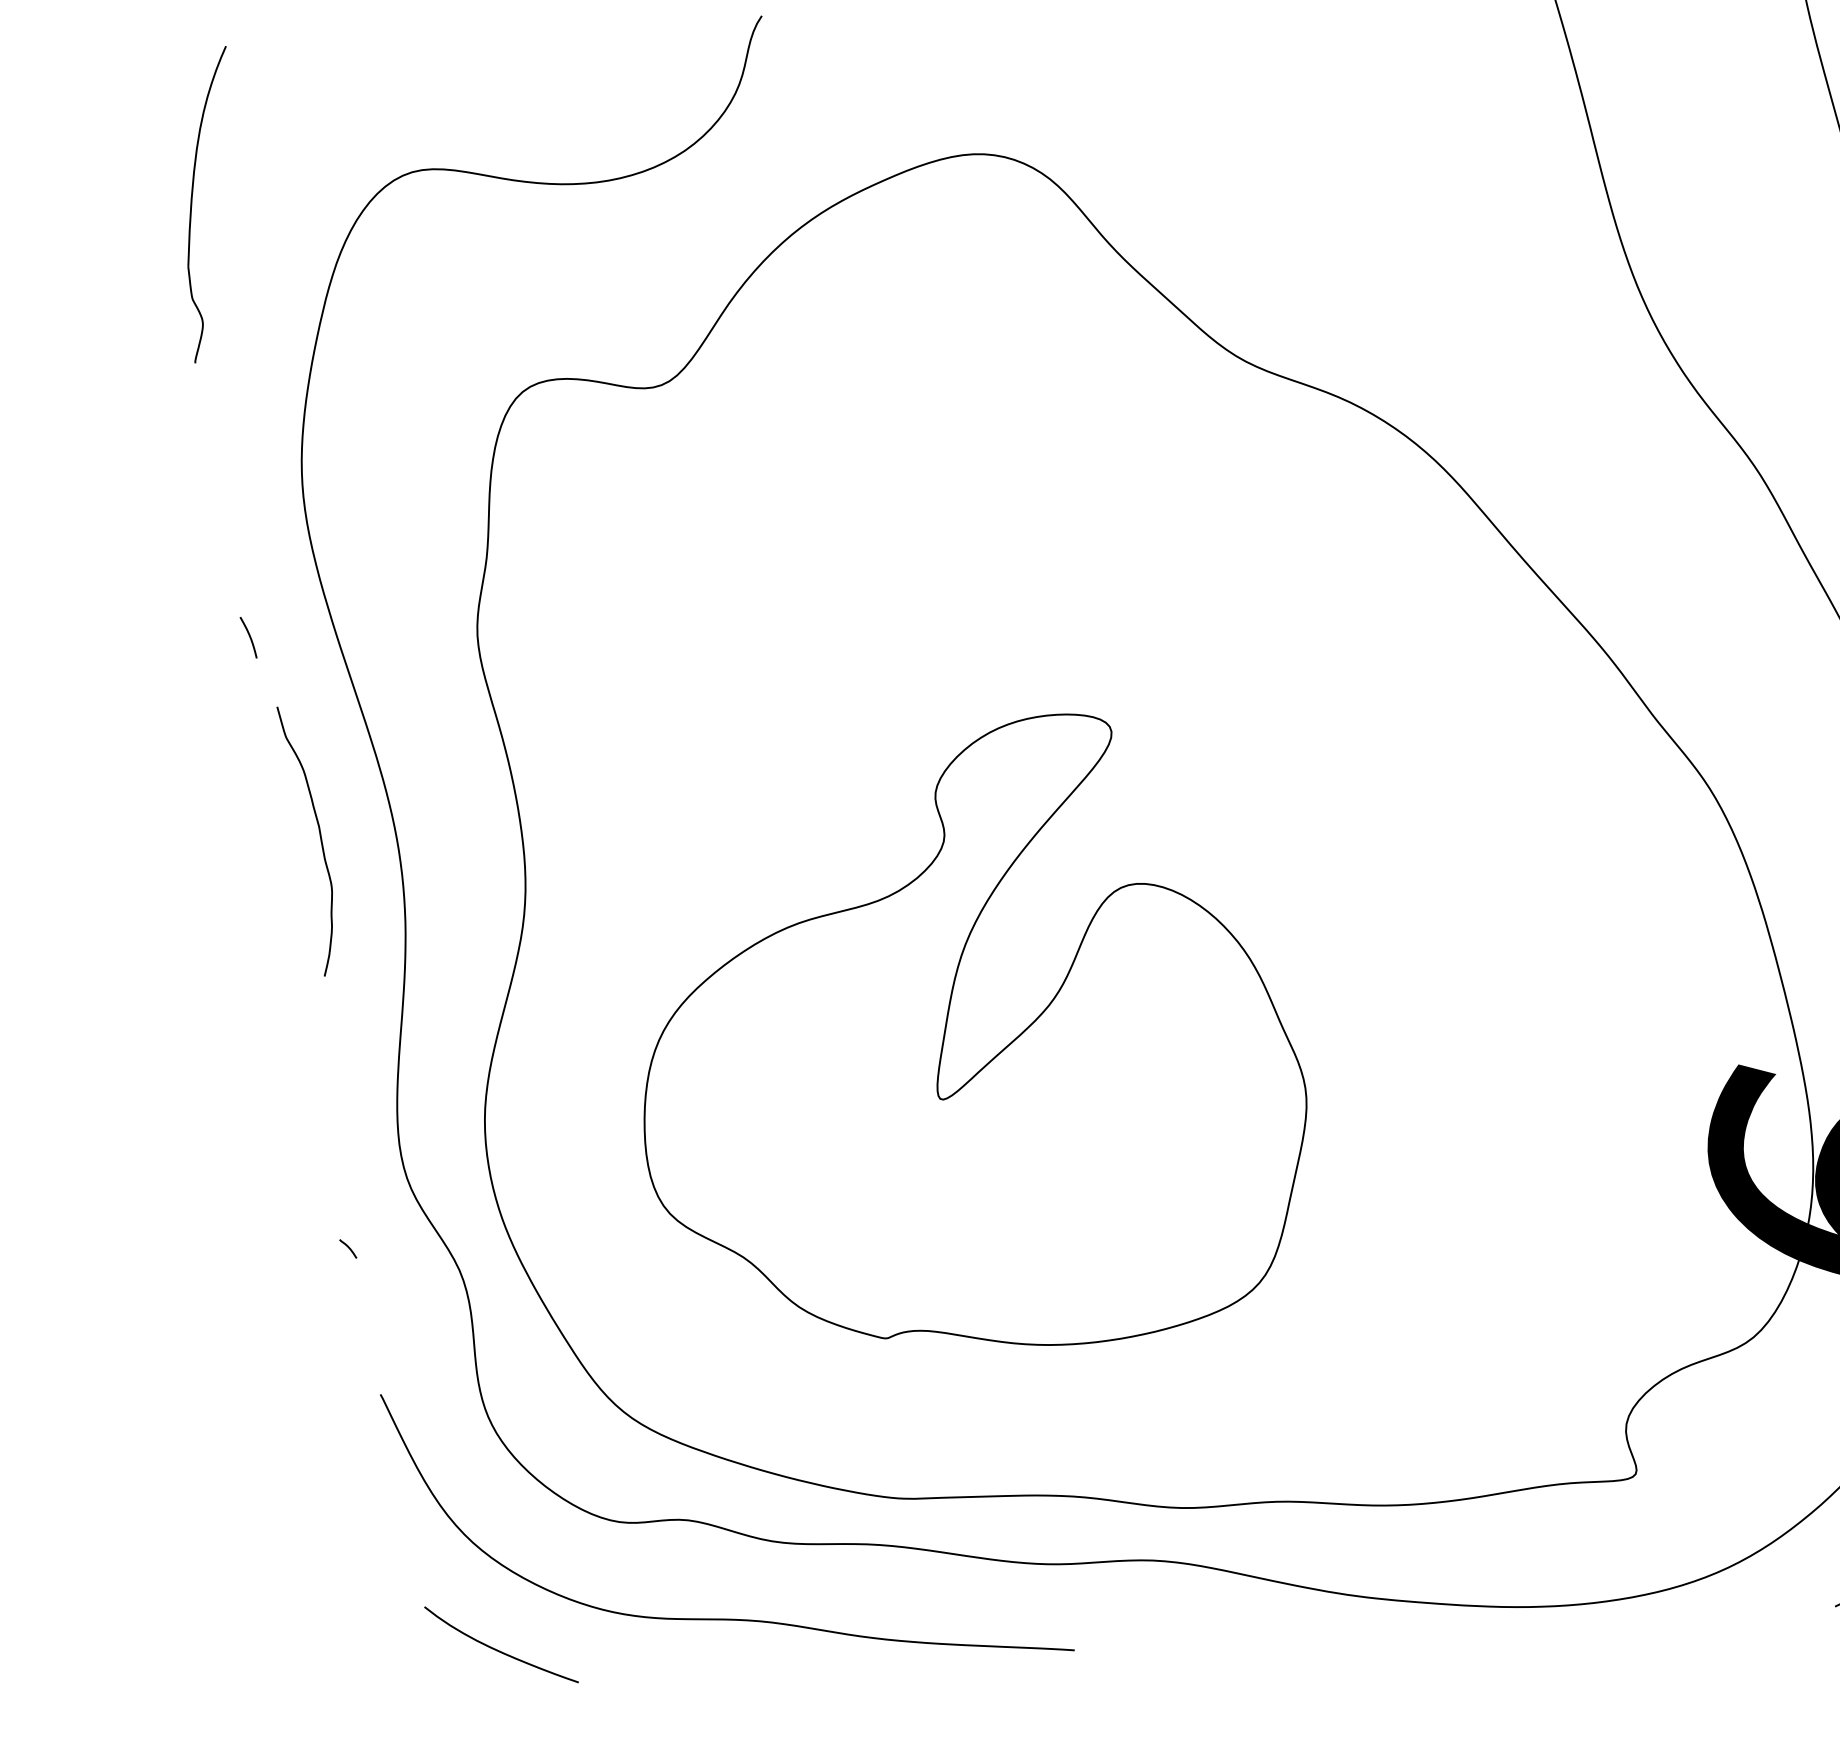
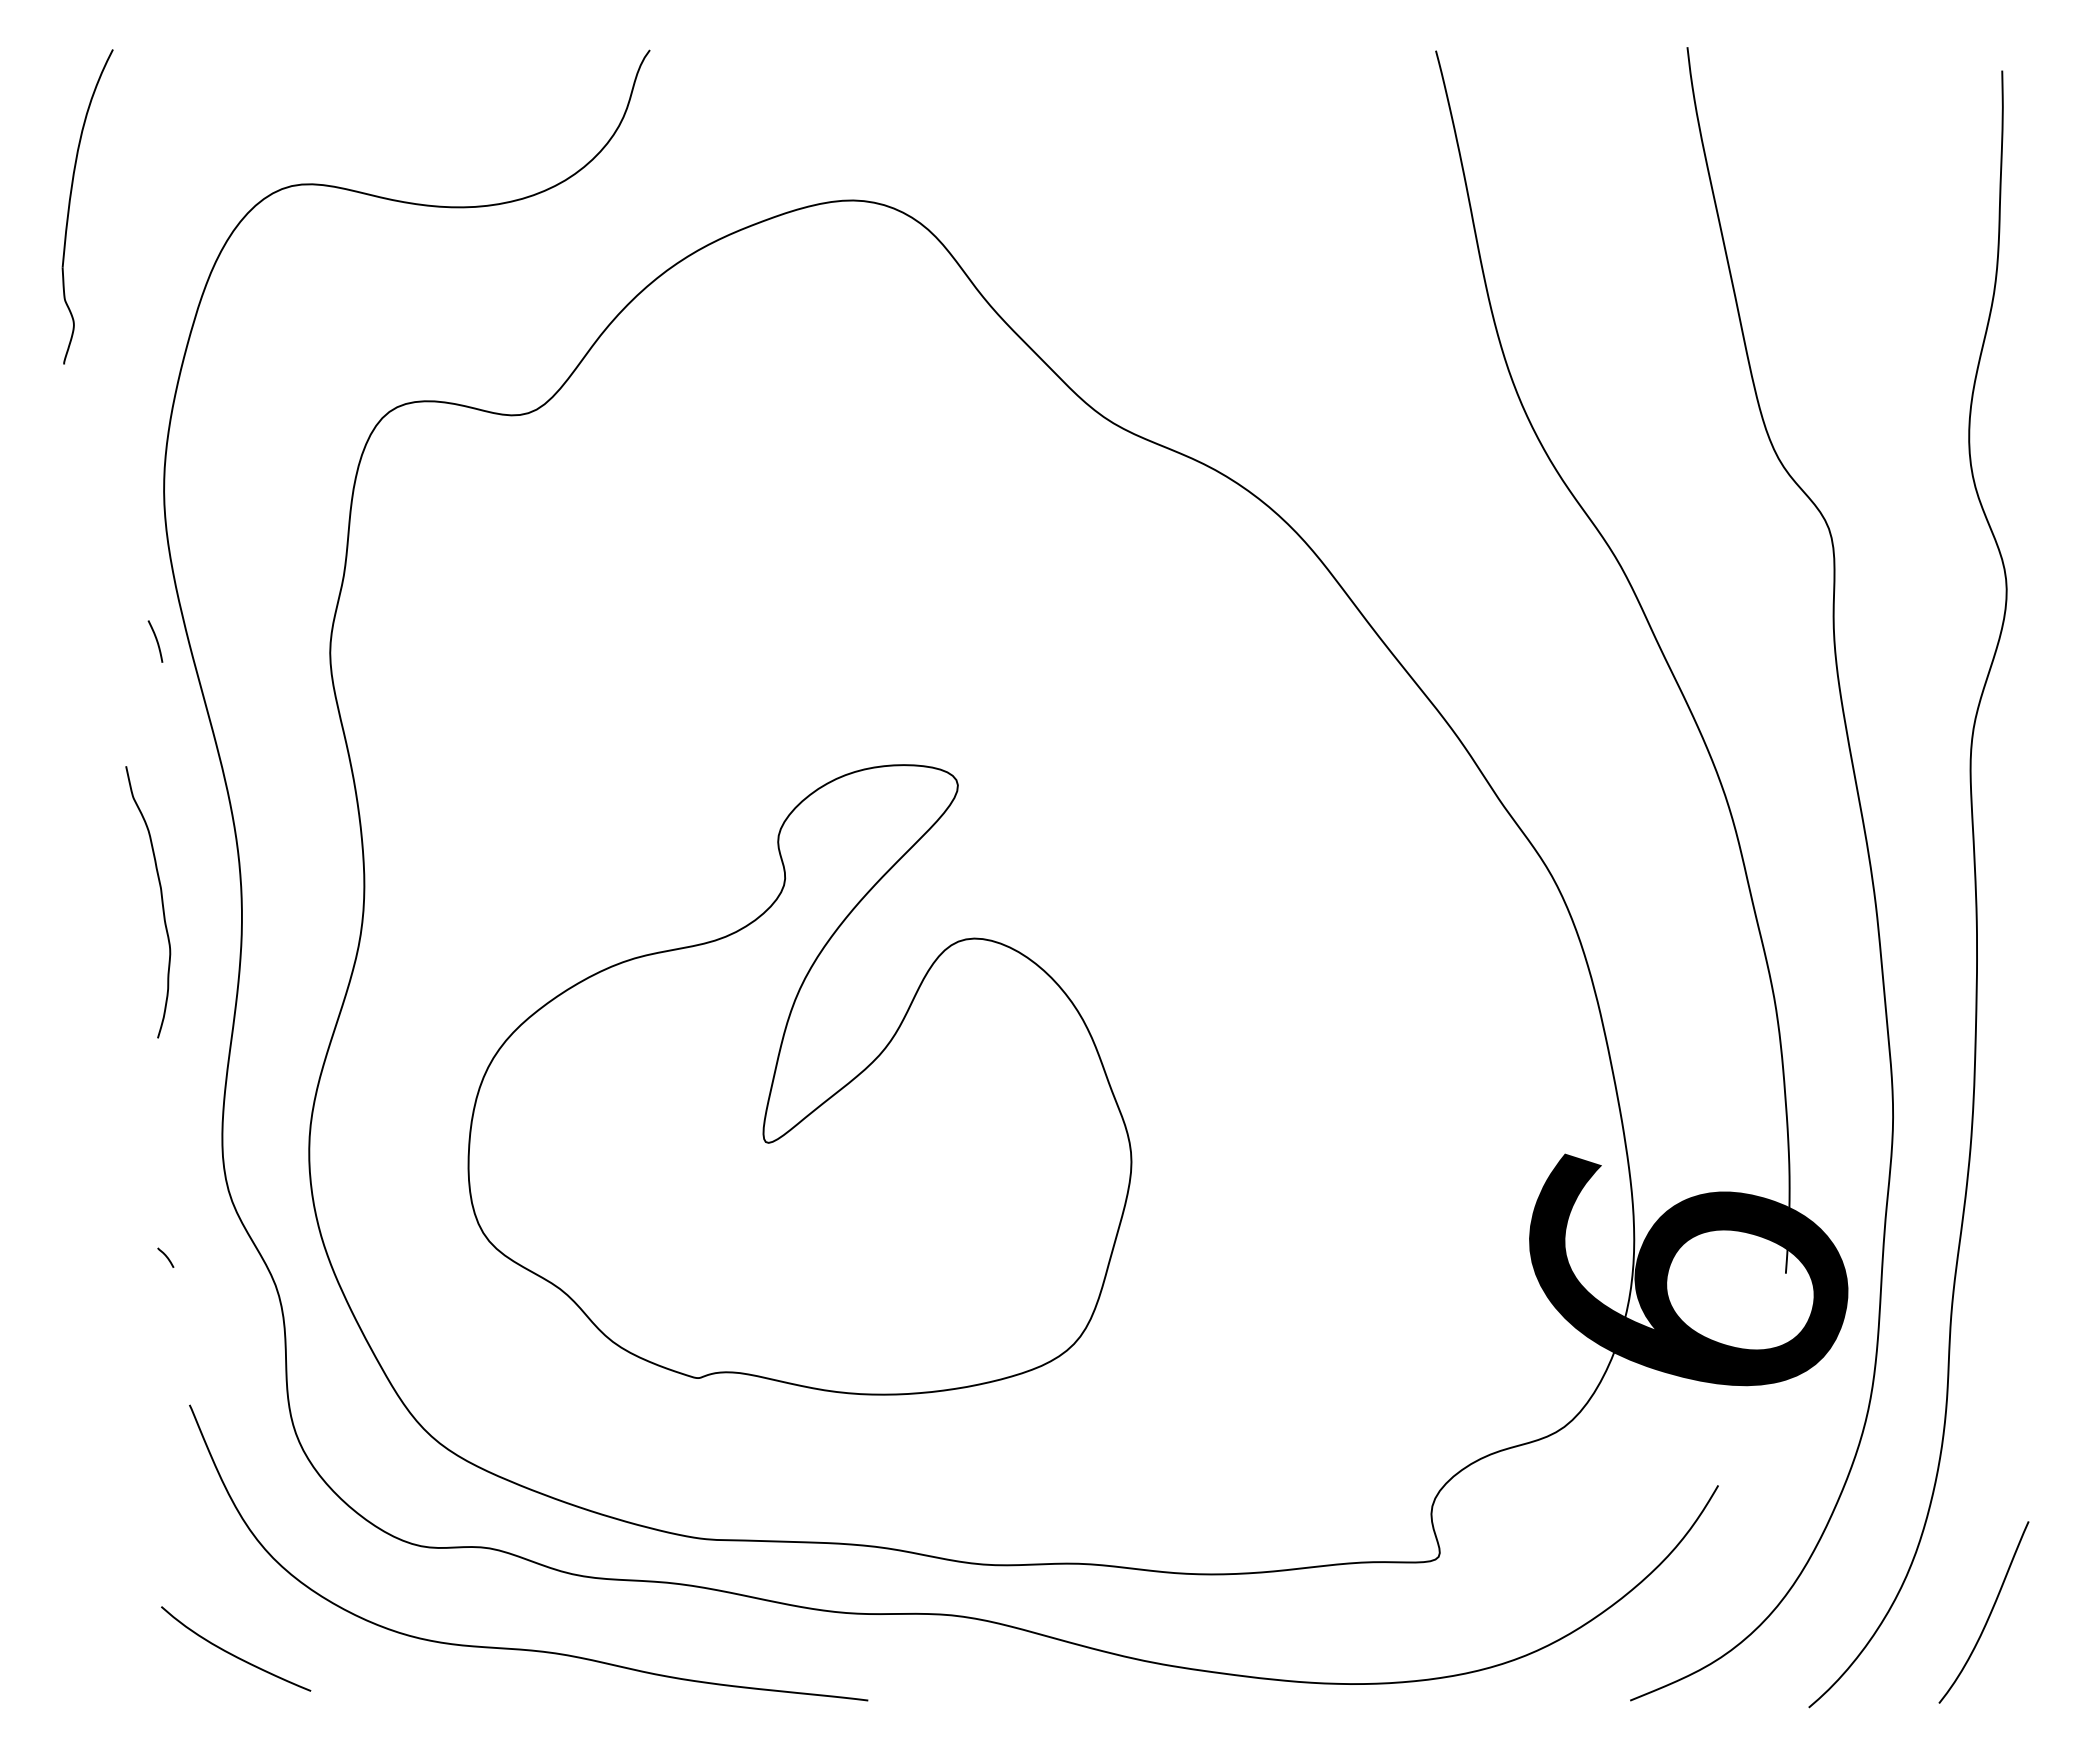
curve: (249, 637) -> (156, 641), moved
curve: (320, 840) -> (161, 902), moved
curve: (500, 1650) -> (234, 1654), moved

